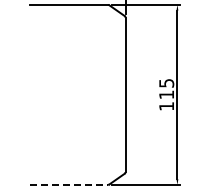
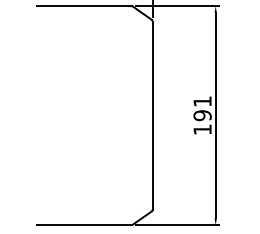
text: (166, 89) -> (202, 109), 115 -> 191
line: (69, 184) -> (84, 224), dashed -> solid

